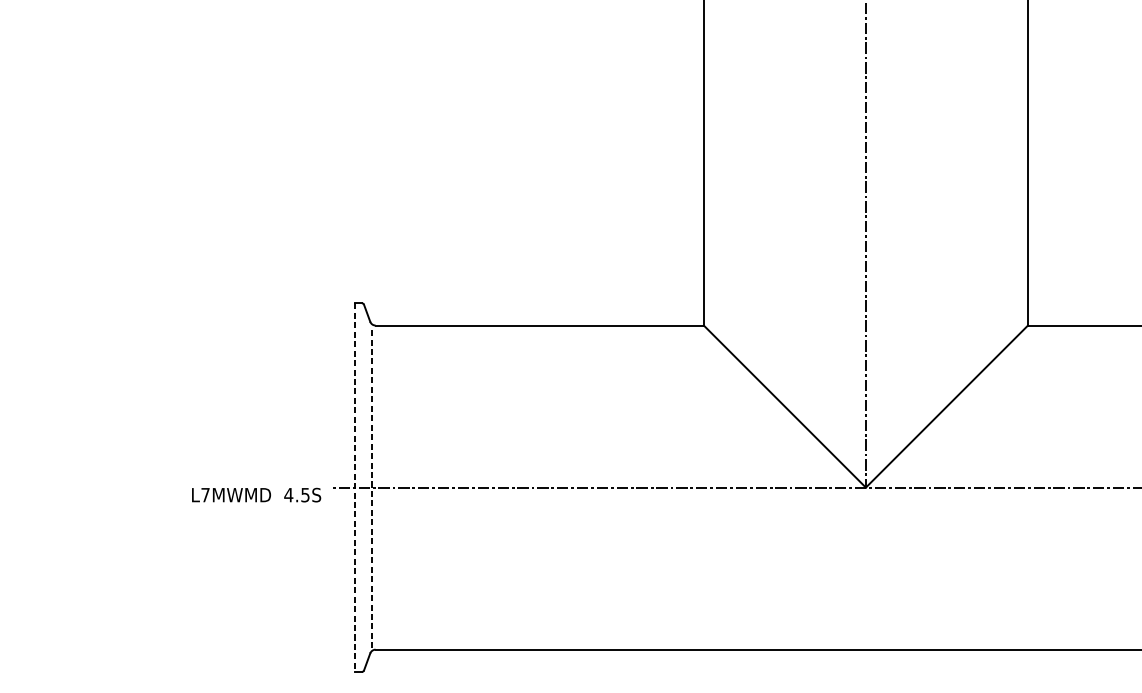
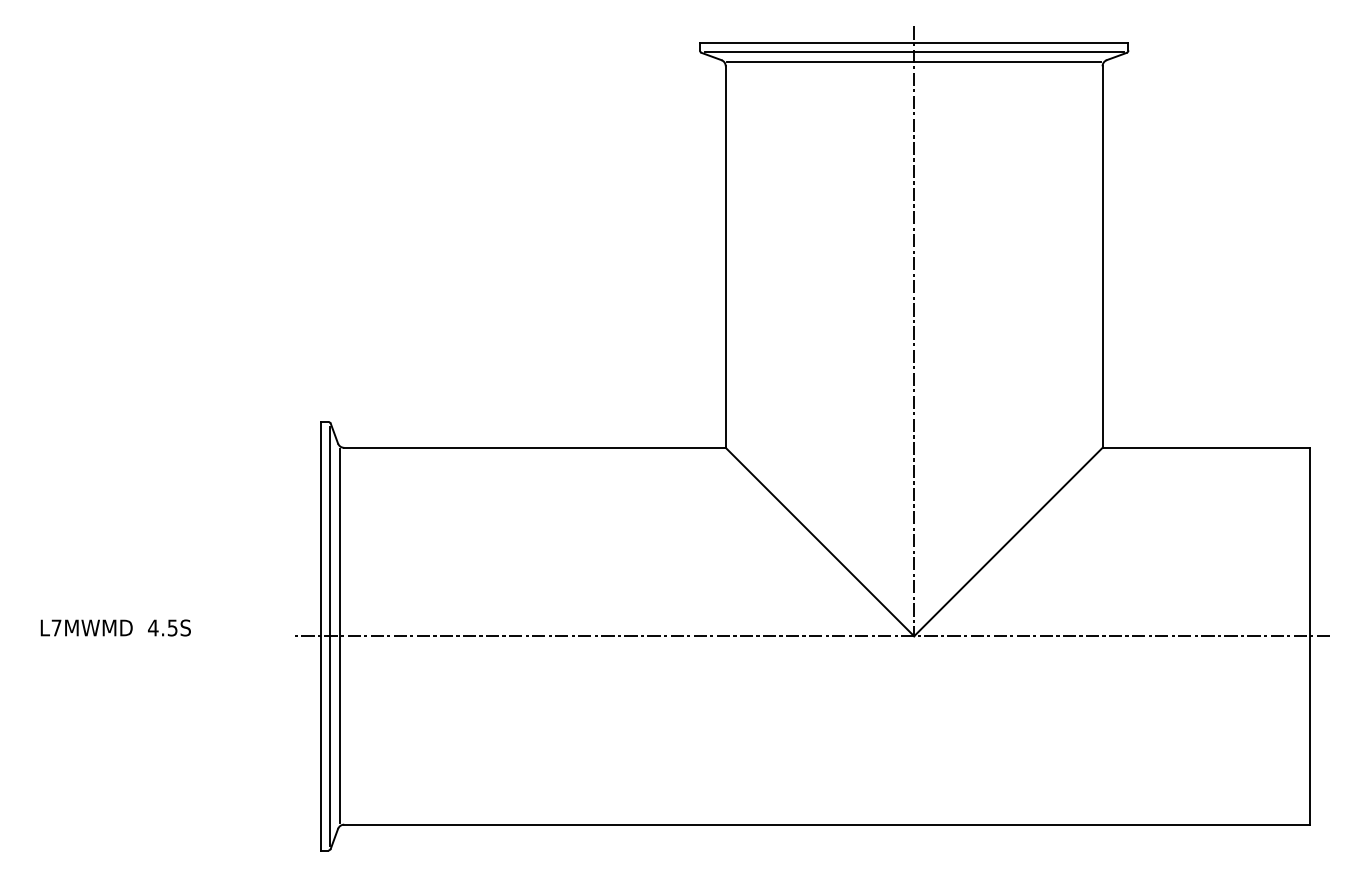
line: (363, 486) -> (330, 635), added
line: (355, 487) -> (320, 636), dashed -> solid
line: (371, 487) -> (339, 636), dashed -> solid
text: (256, 494) -> (115, 627), moved

